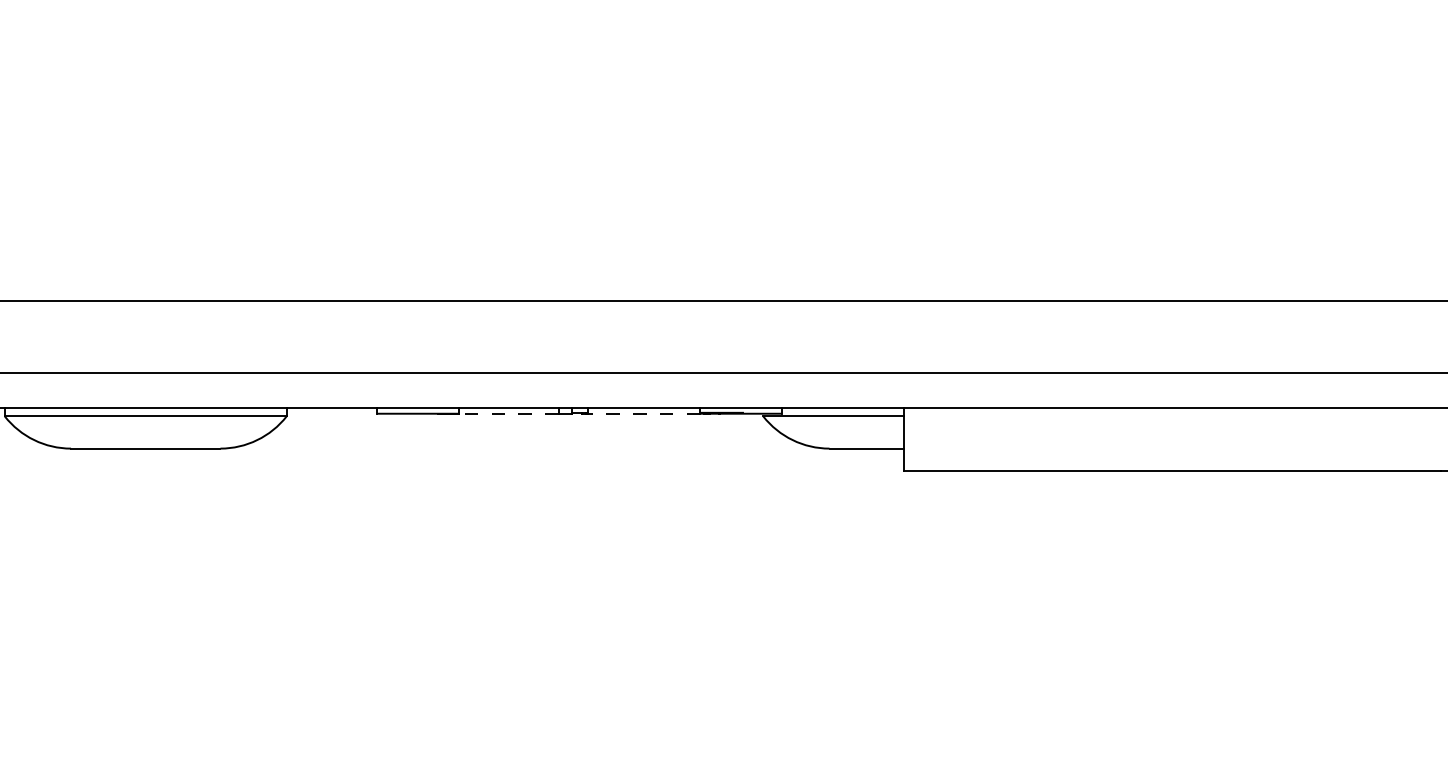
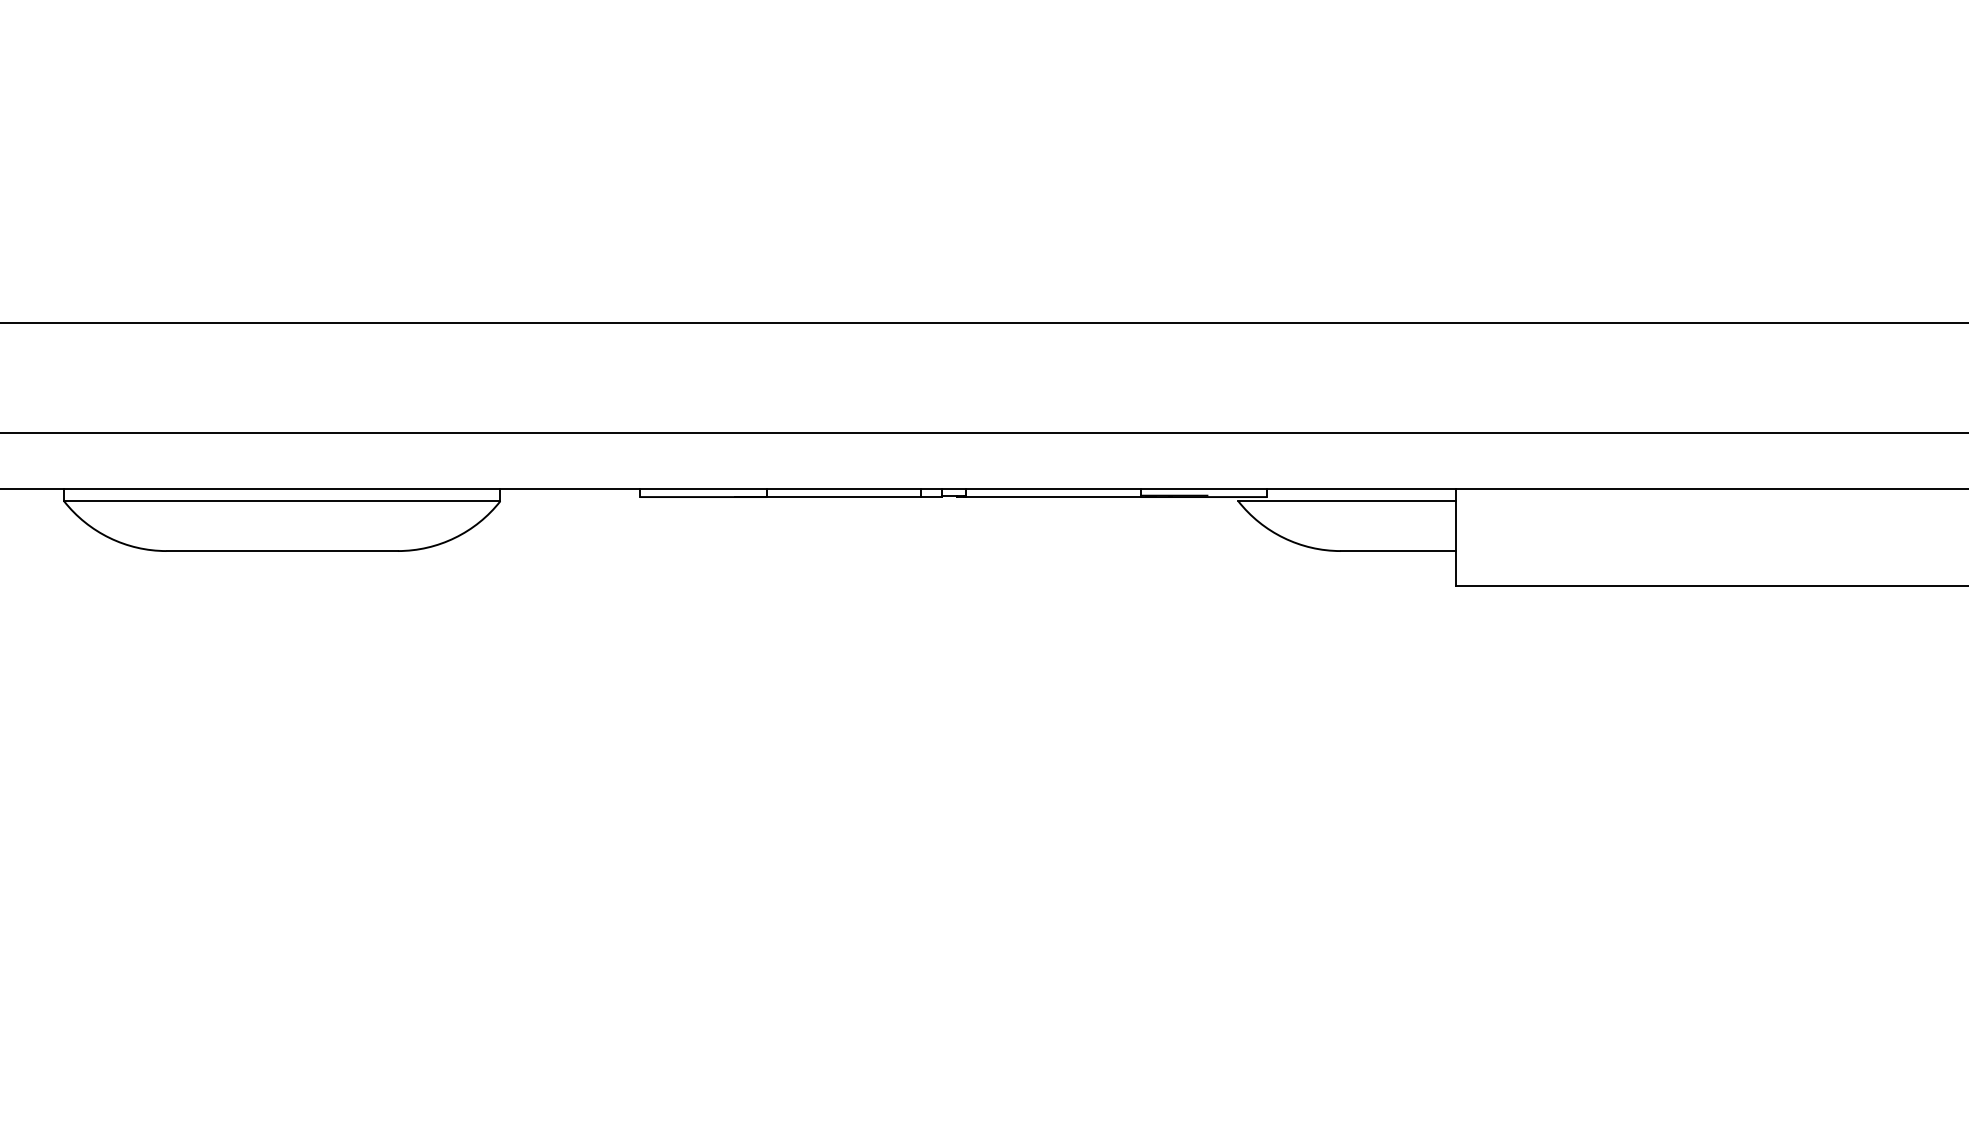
line: (508, 413) -> (843, 496), dashed -> solid
line: (643, 413) -> (1052, 496), dashed -> solid

